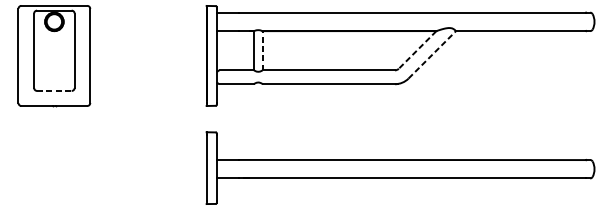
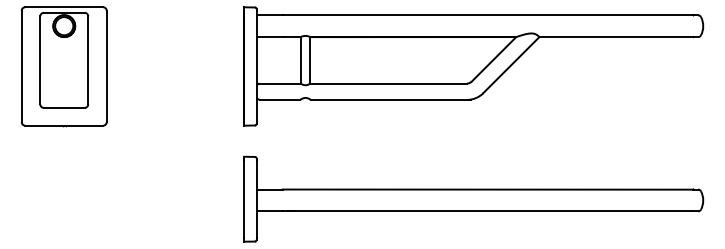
line: (262, 50) -> (310, 59), dashed -> solid
line: (417, 50) -> (493, 59), dashed -> solid
line: (432, 55) -> (511, 65), dashed -> solid
line: (54, 90) -> (64, 107), dashed -> solid

